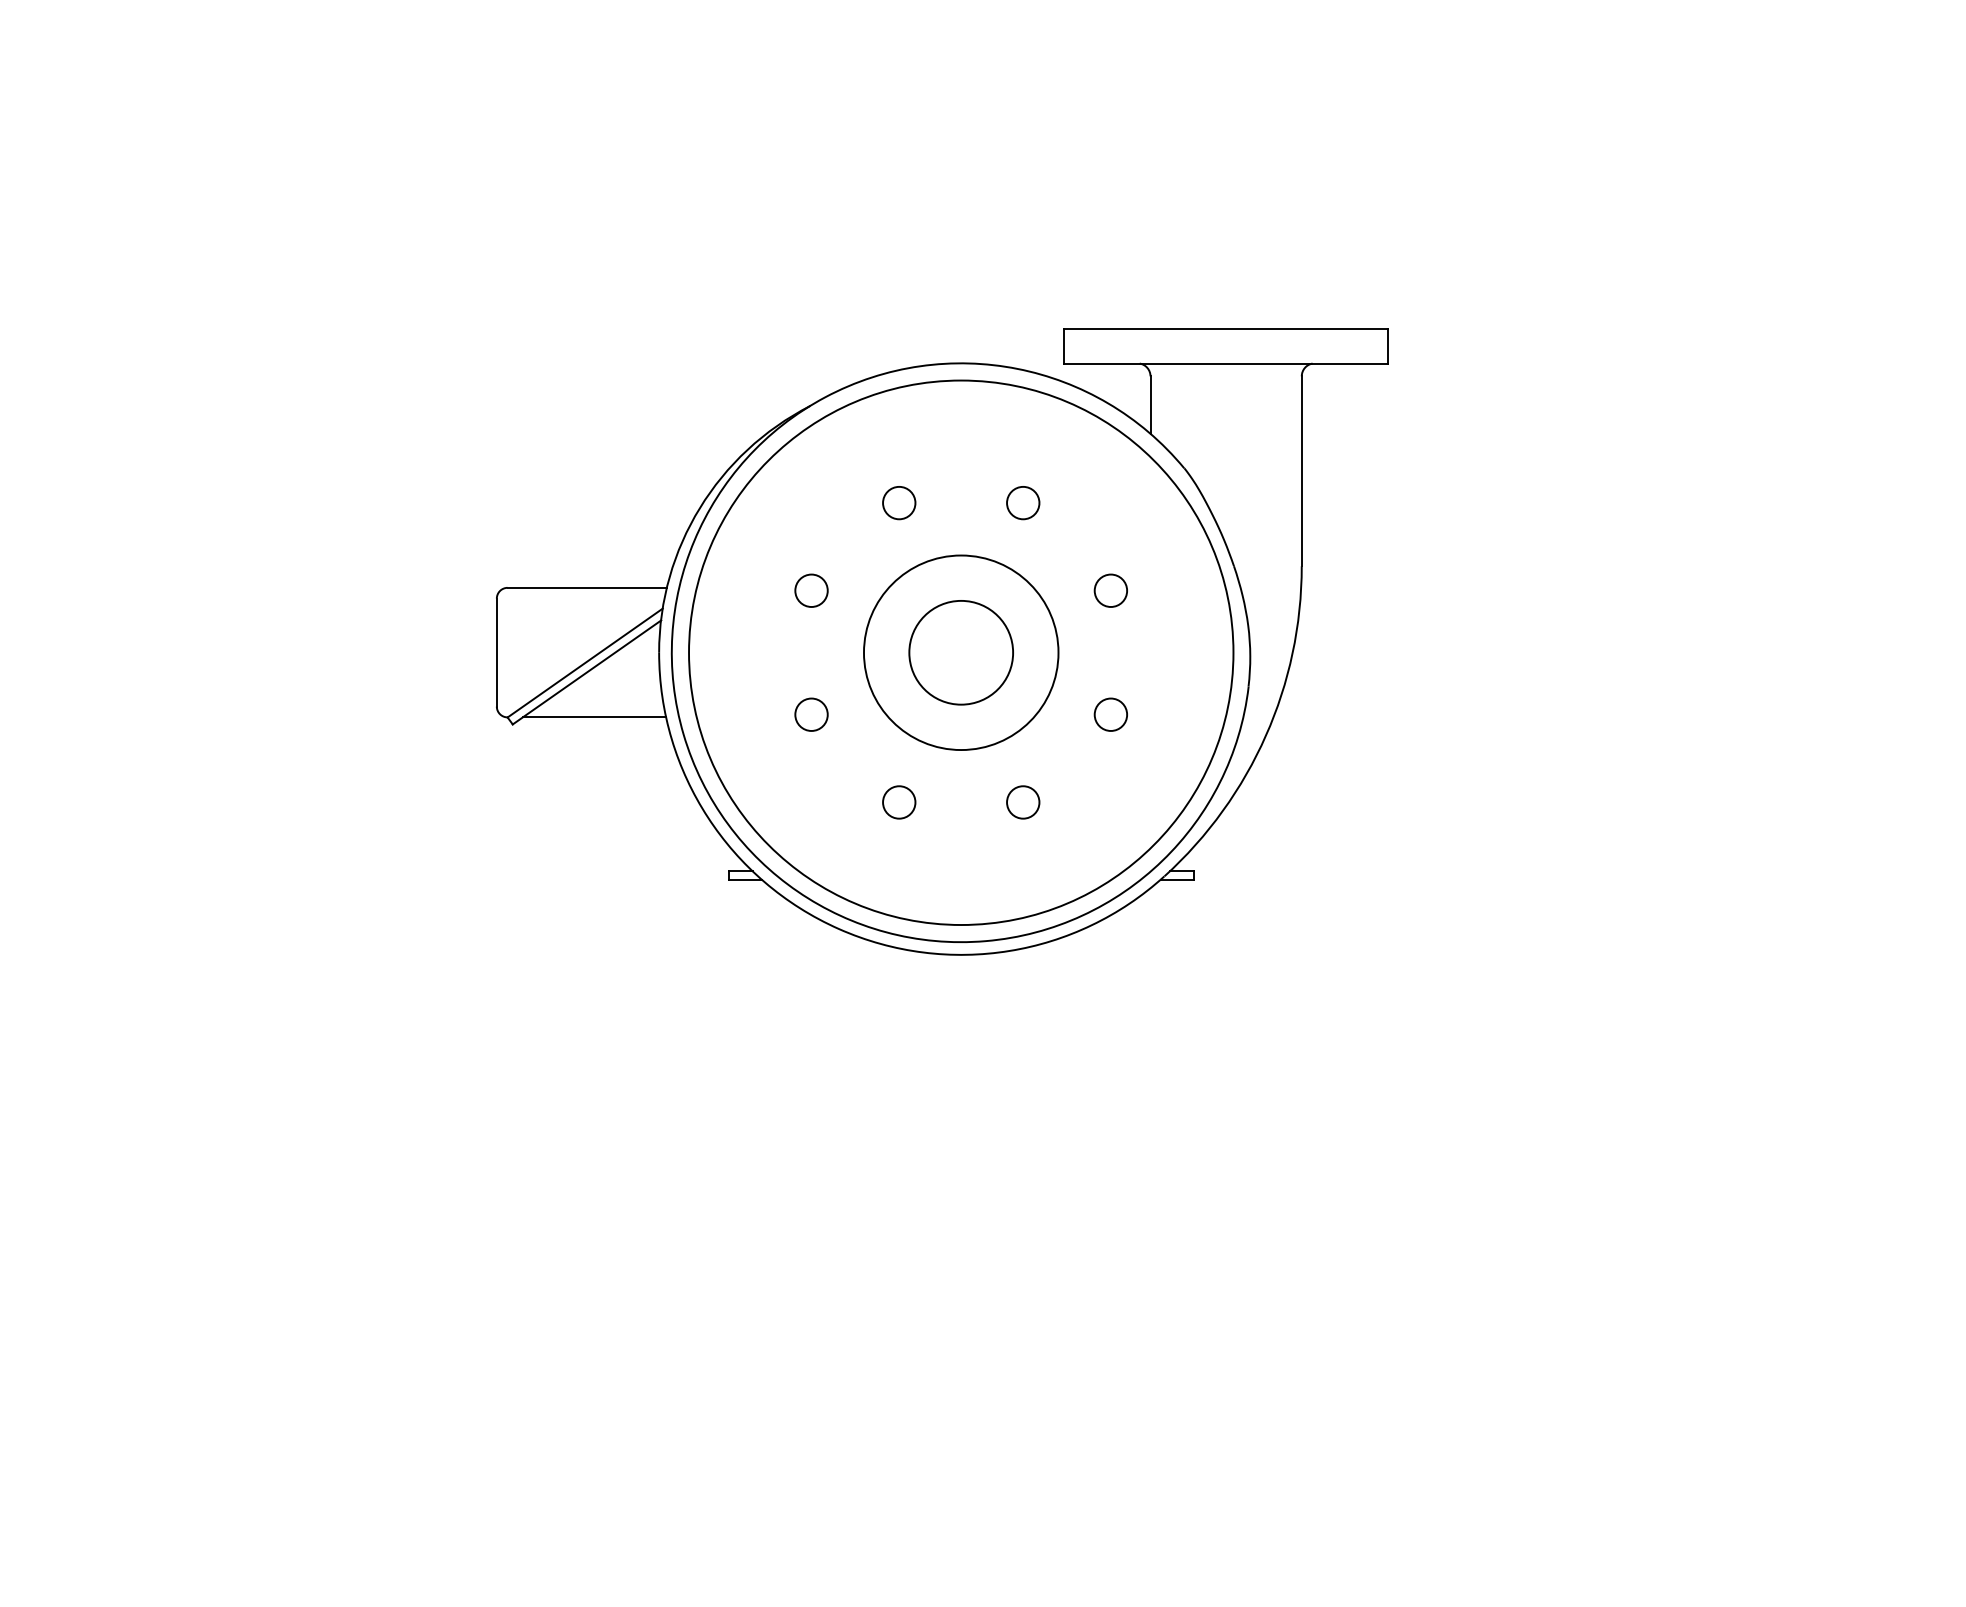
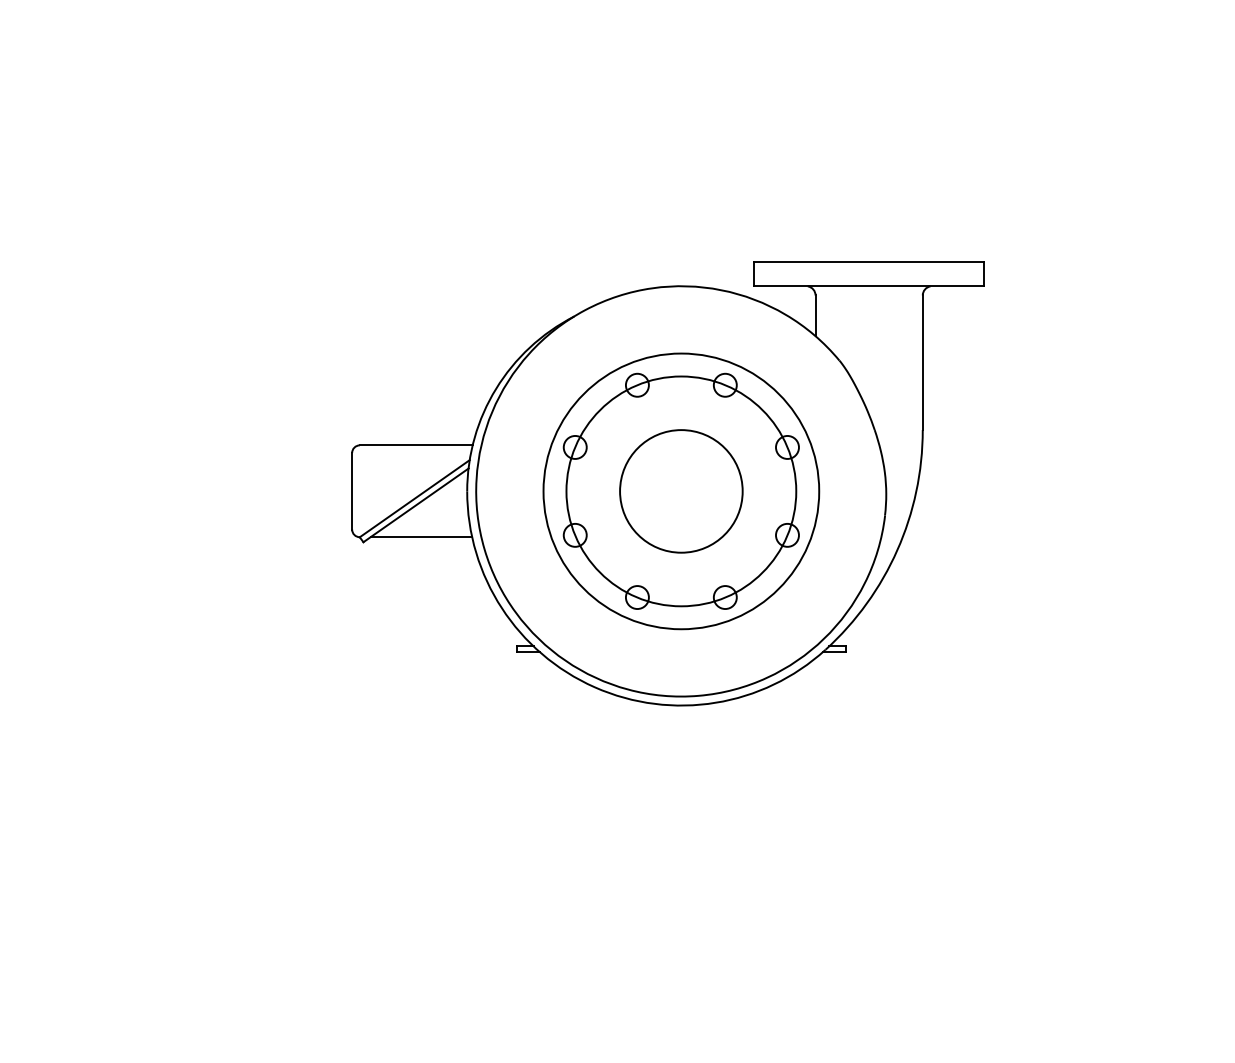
circle: (960, 652) -> (680, 491), size x0.71
circle: (960, 652) -> (680, 491), size x1.67
circle: (961, 652) -> (681, 491), size x1.67

